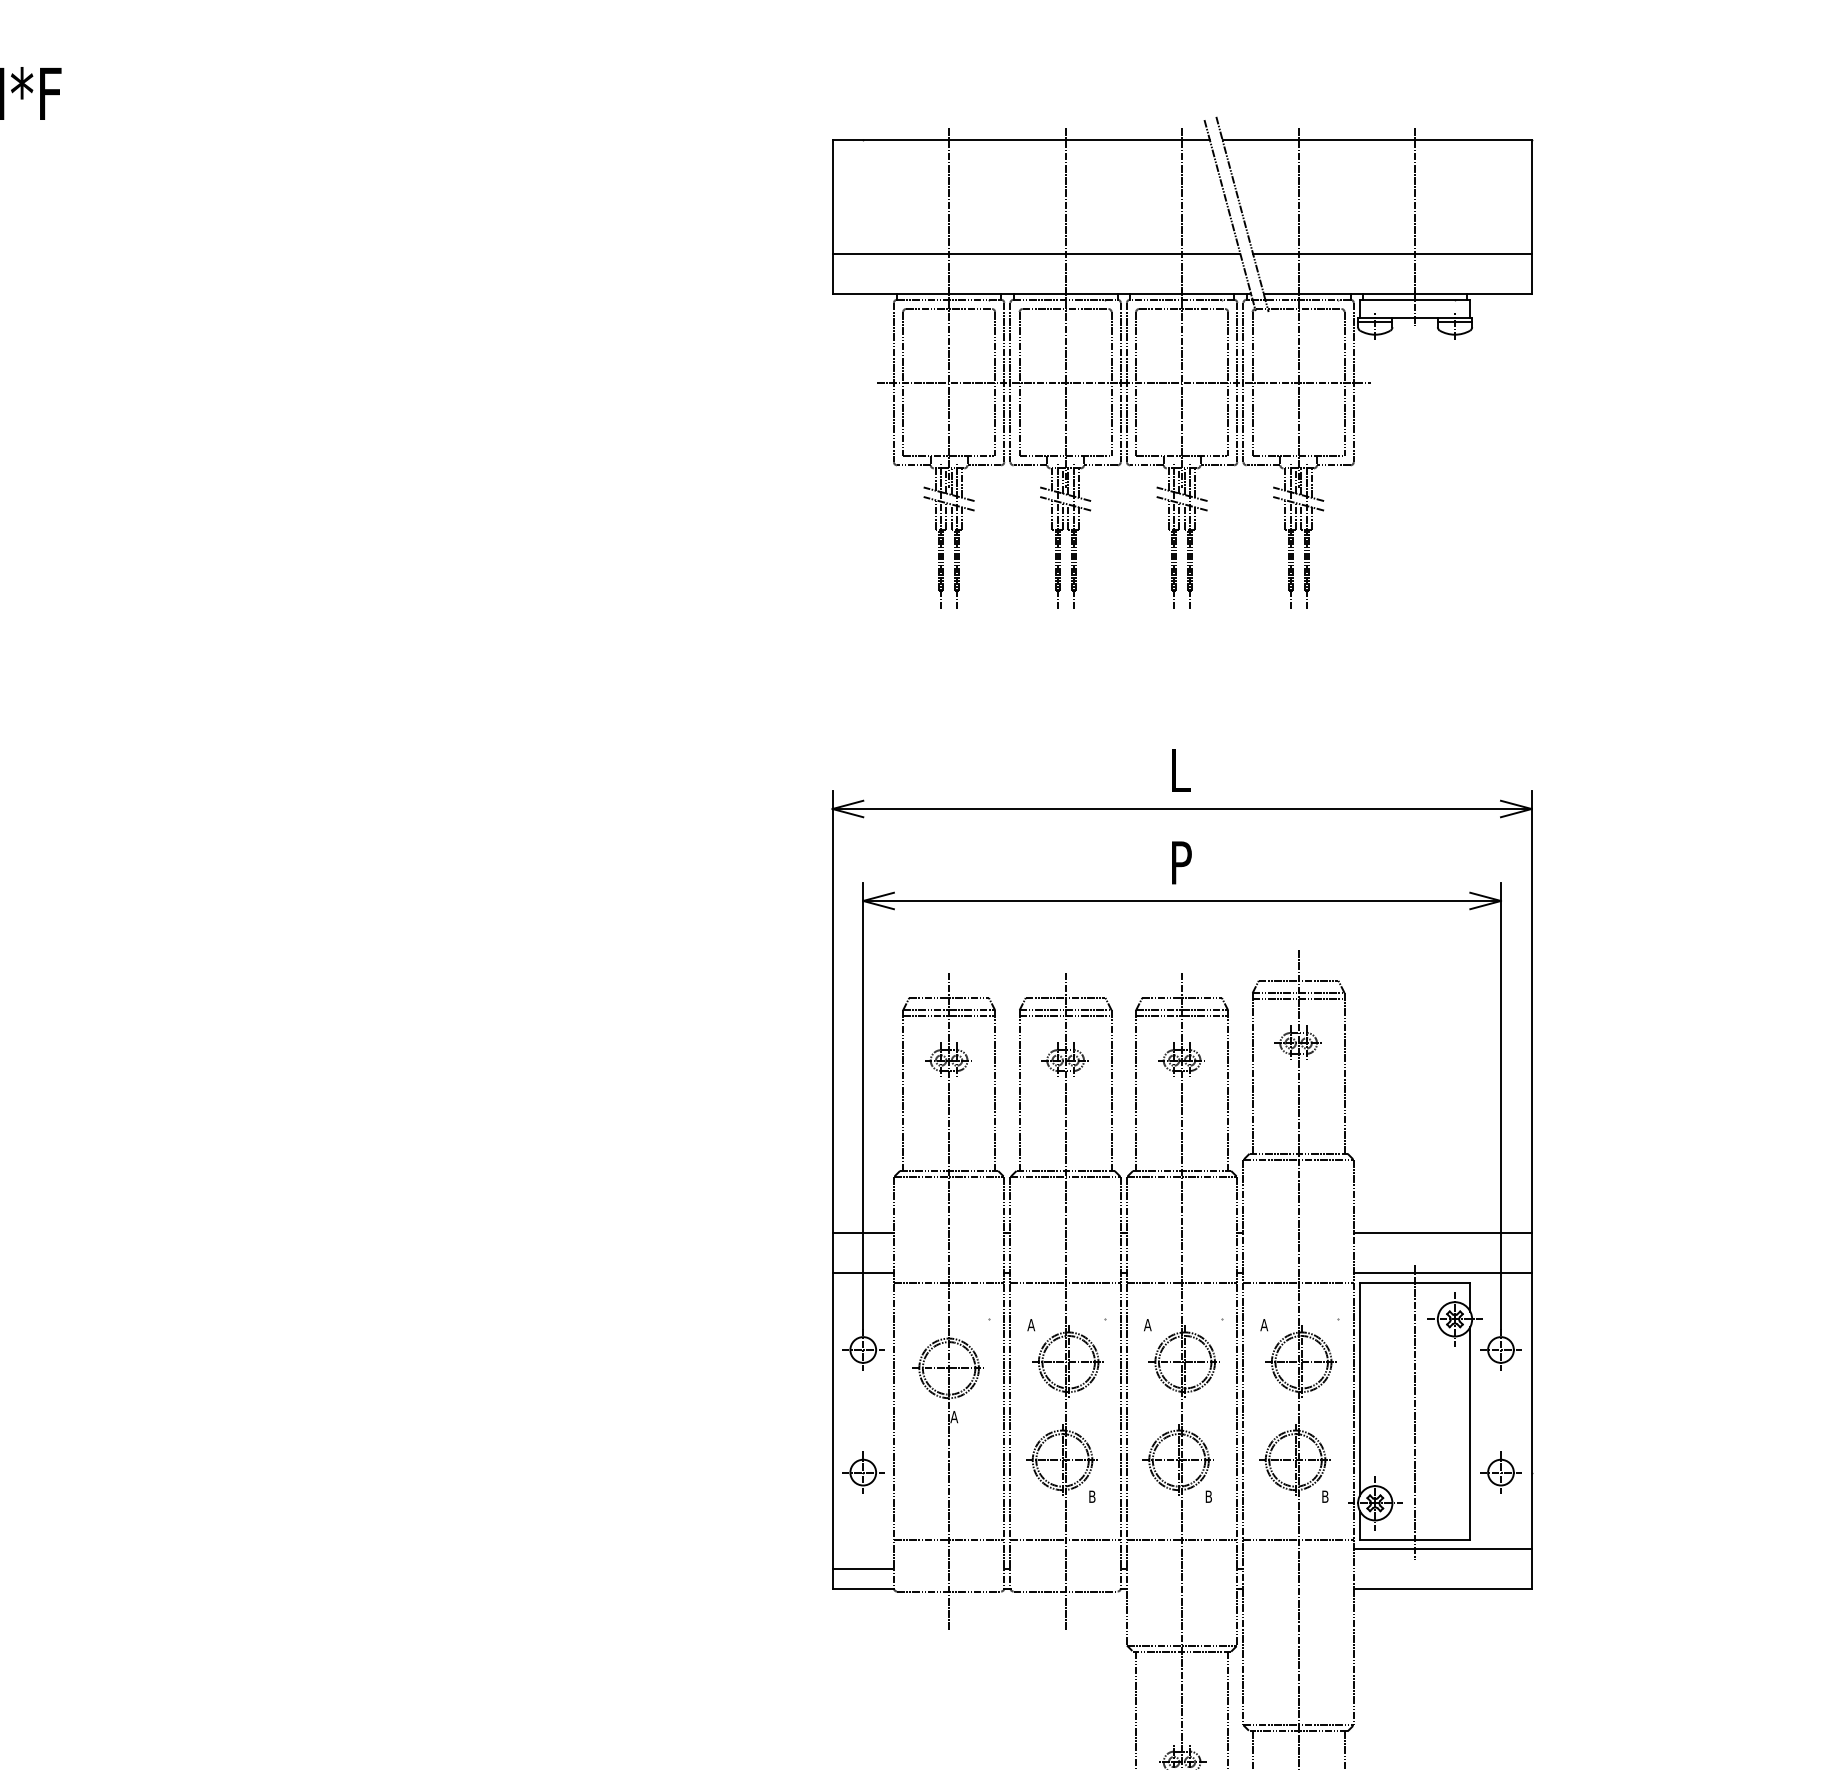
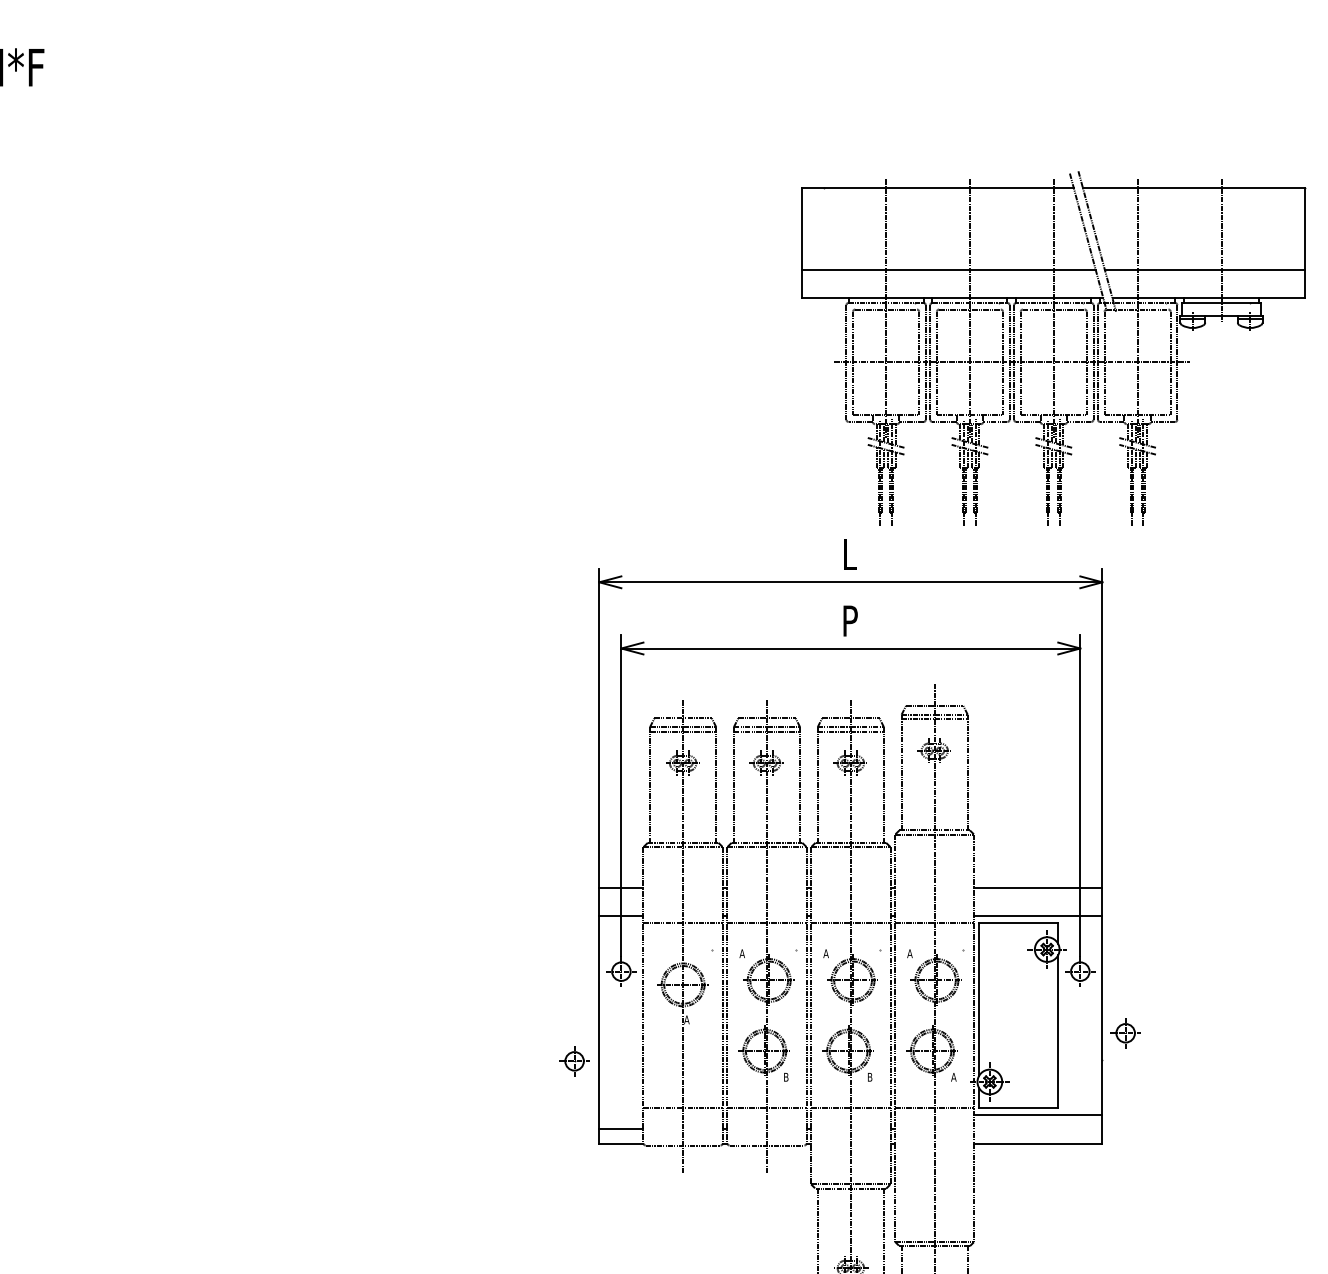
part: (1182, 362) -> (1054, 348), moved
line: (1415, 1411) -> (1018, 1015), removed
part: (863, 1472) -> (574, 1061), moved
part: (1500, 1472) -> (1125, 1033), moved
text: (1325, 1496) -> (954, 1077), B -> A

